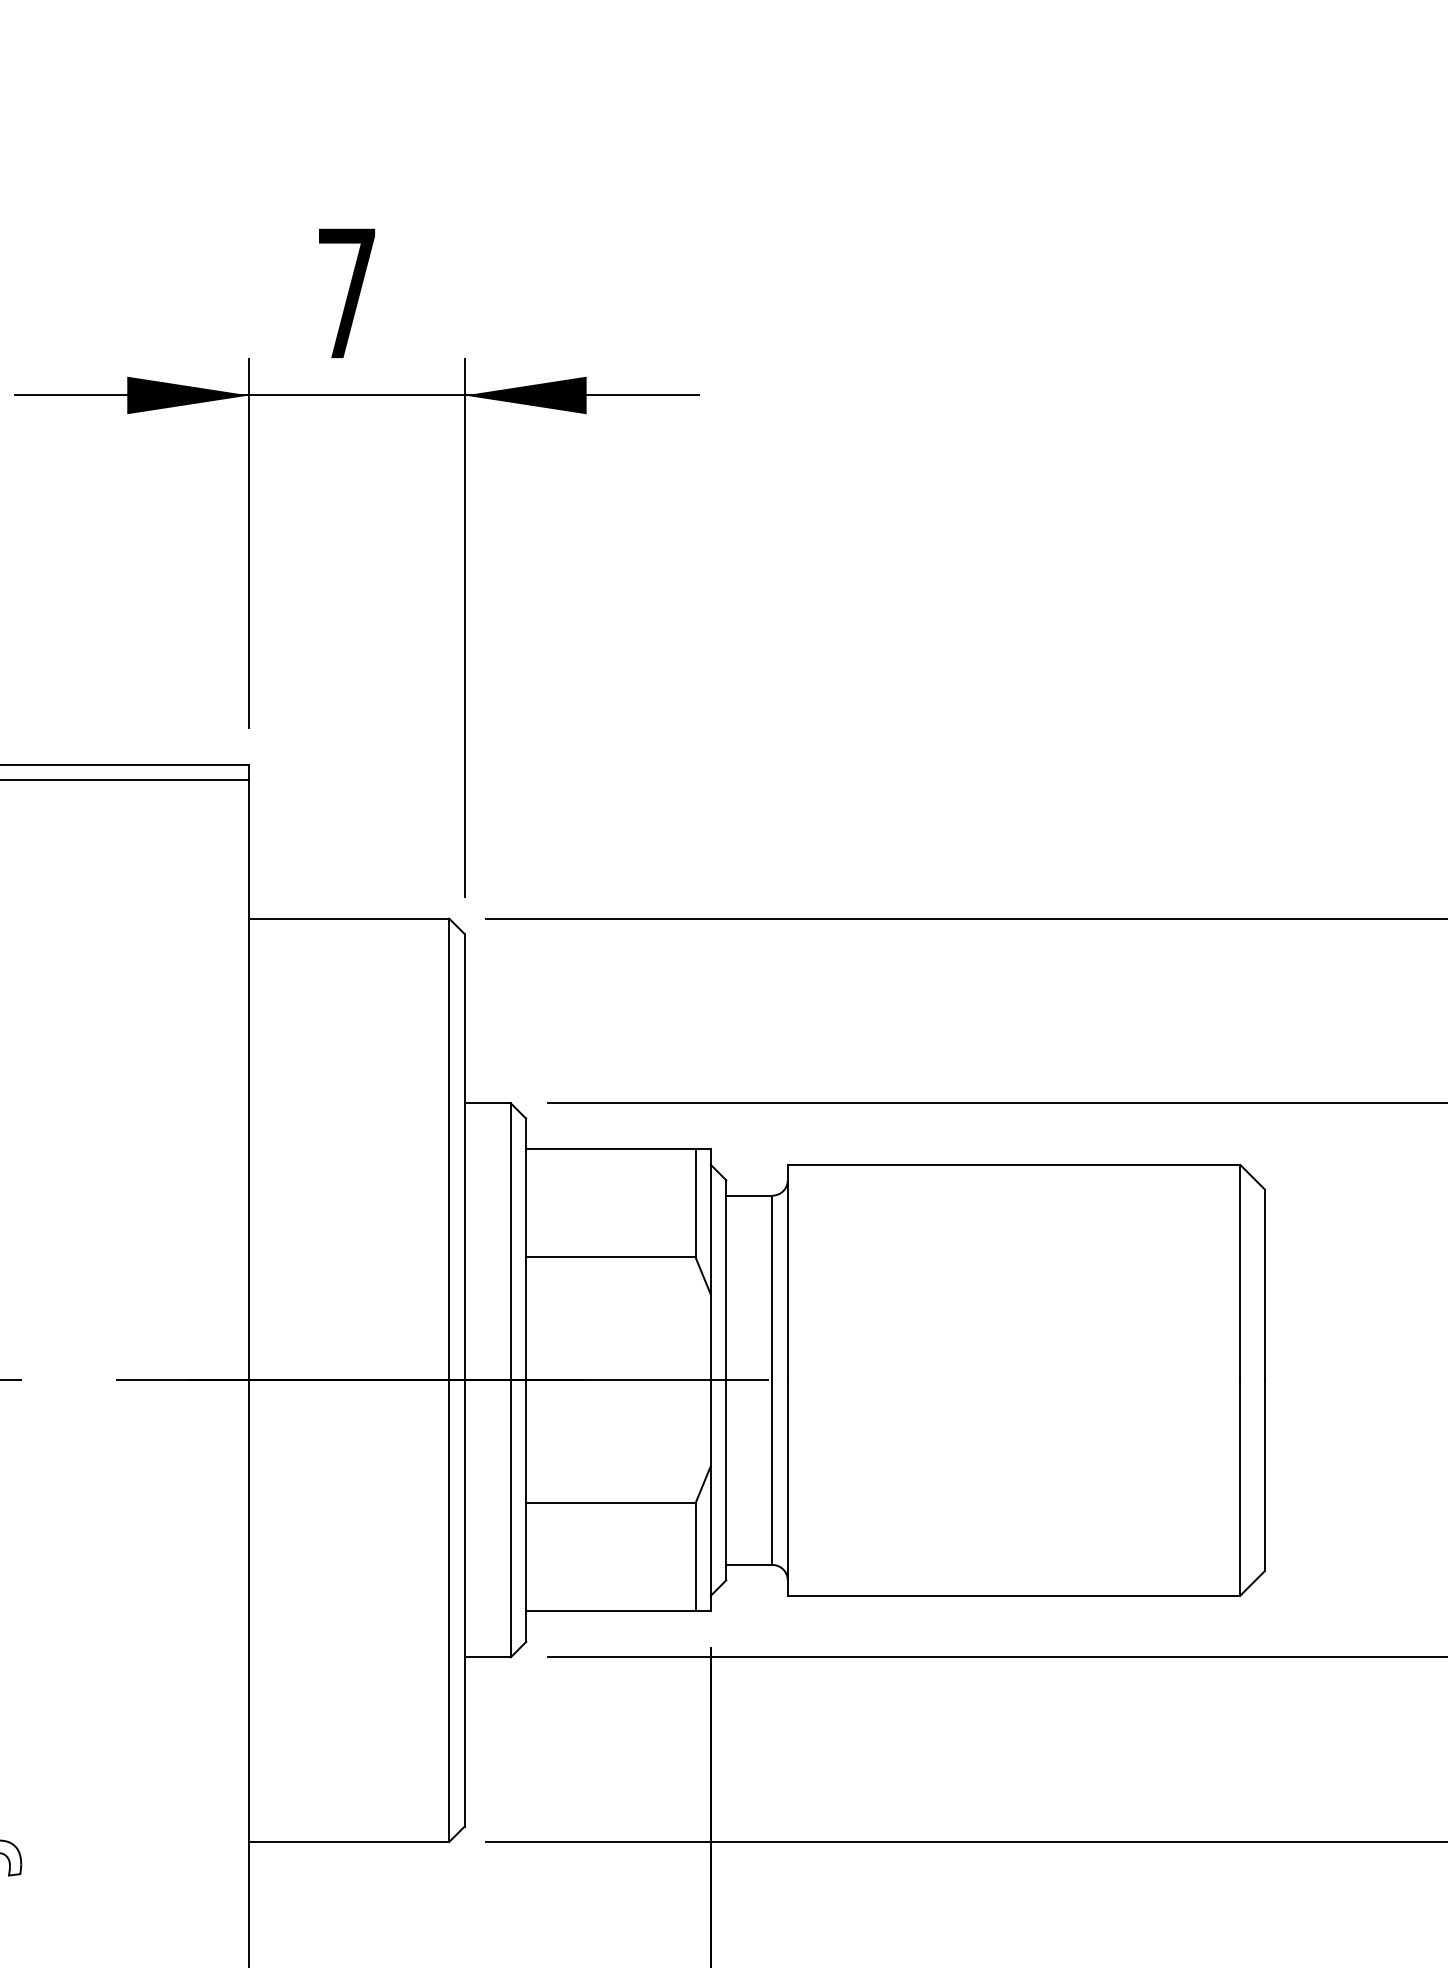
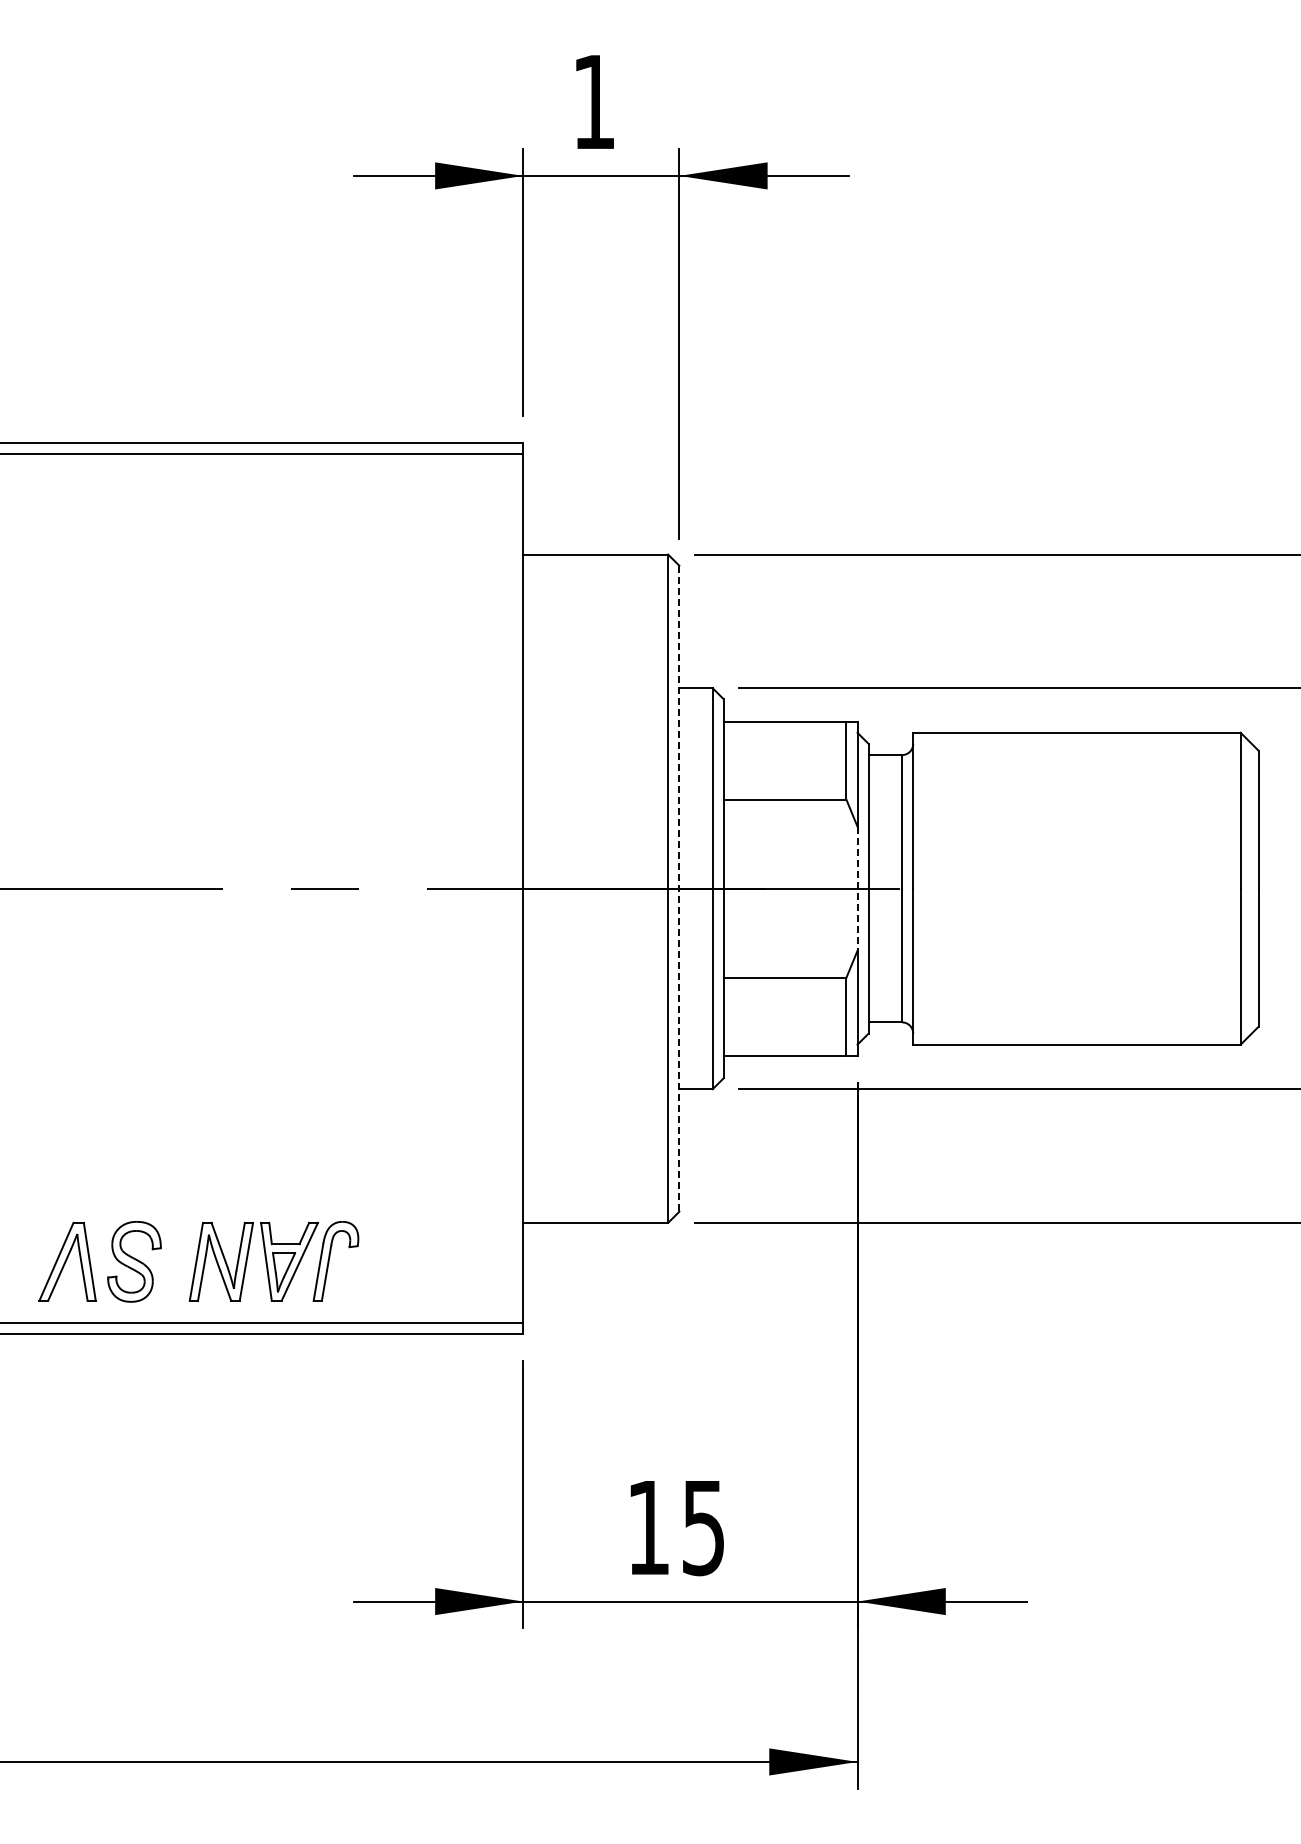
text: (347, 292) -> (594, 101), 7 -> 1
line: (464, 1379) -> (679, 888), solid -> dashed
line: (710, 1381) -> (857, 889), solid -> dashed

